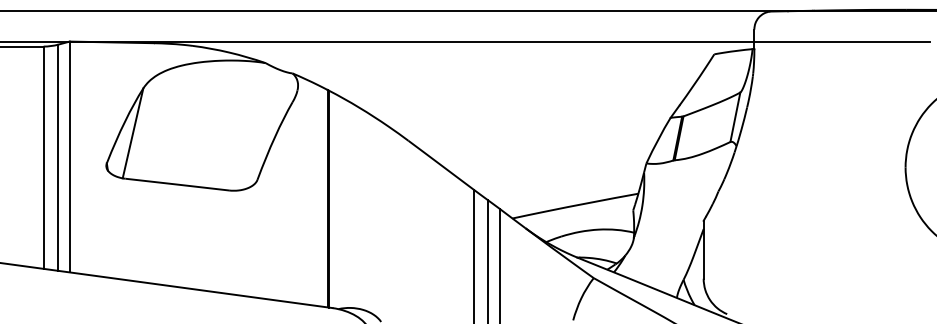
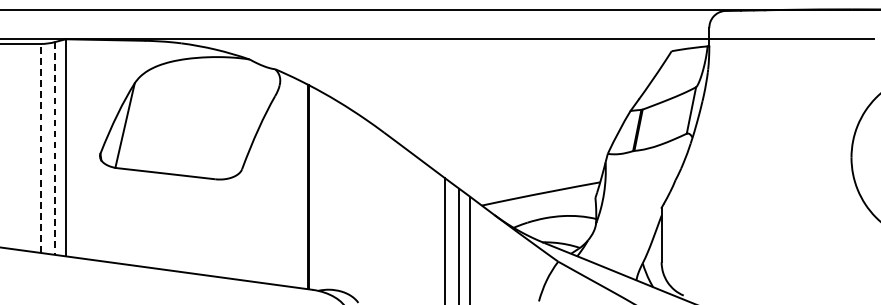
line: (43, 157) -> (40, 148), solid -> dashed
line: (58, 158) -> (54, 149), solid -> dashed

